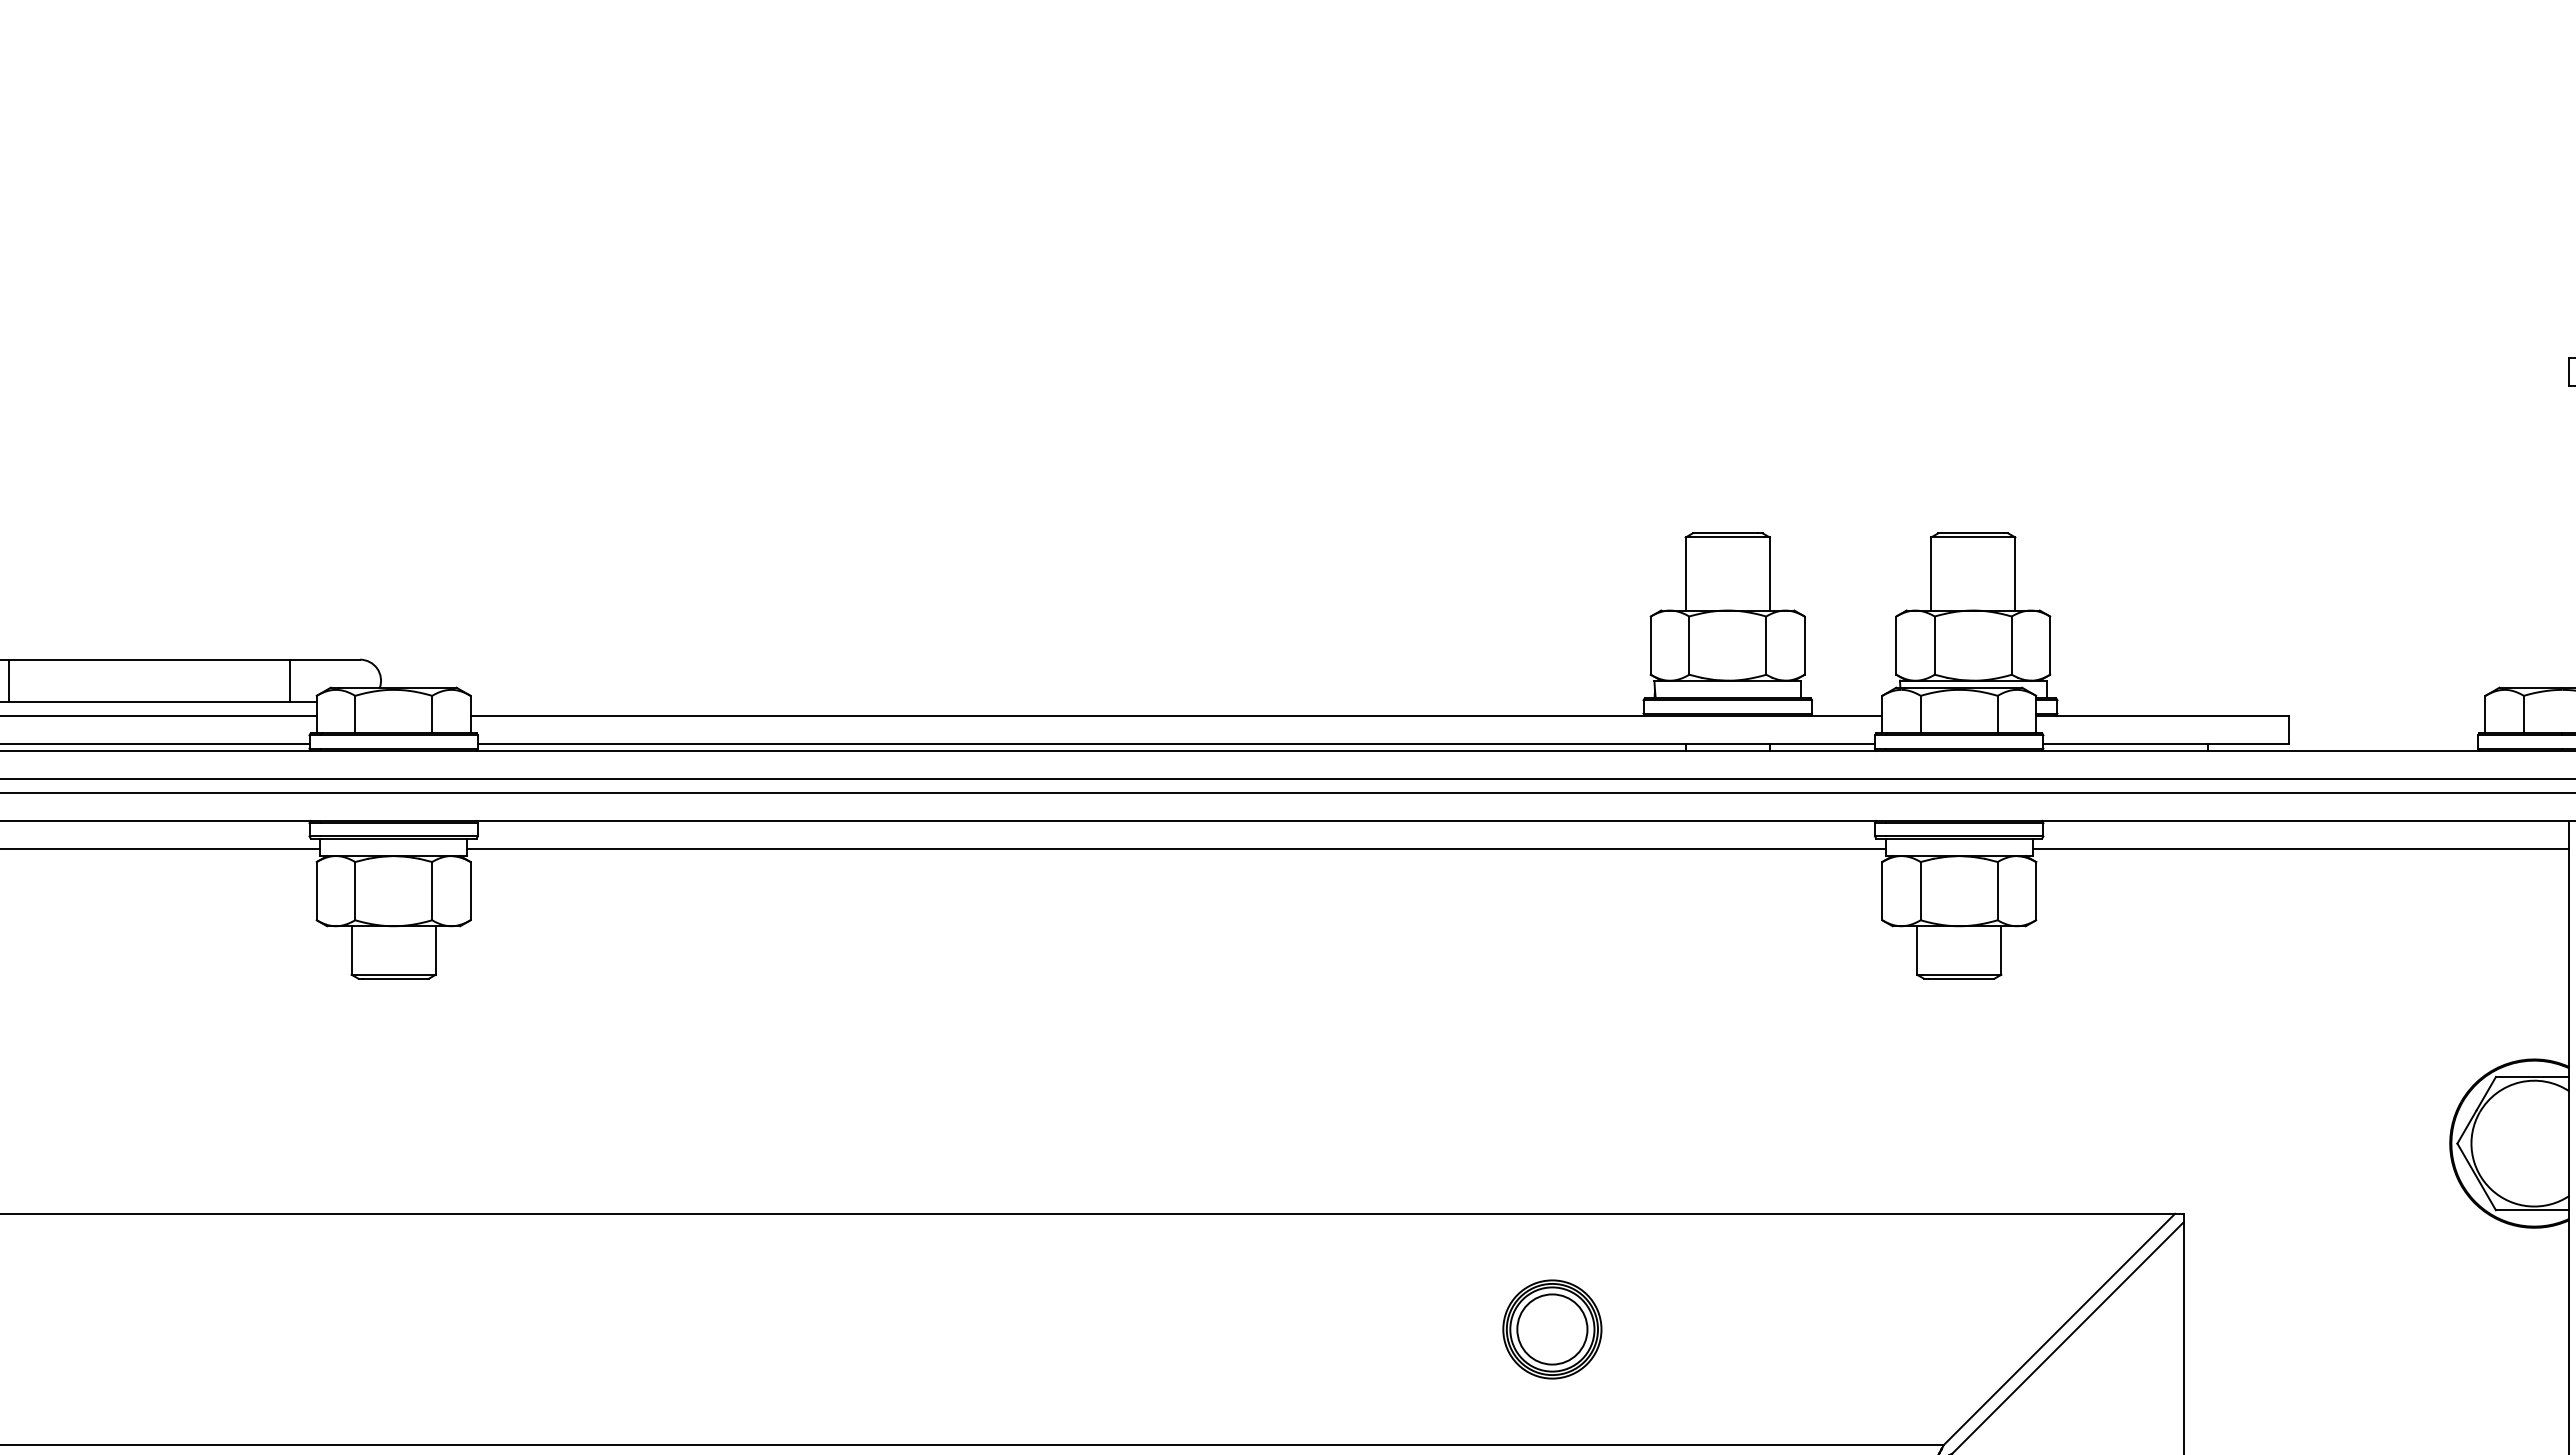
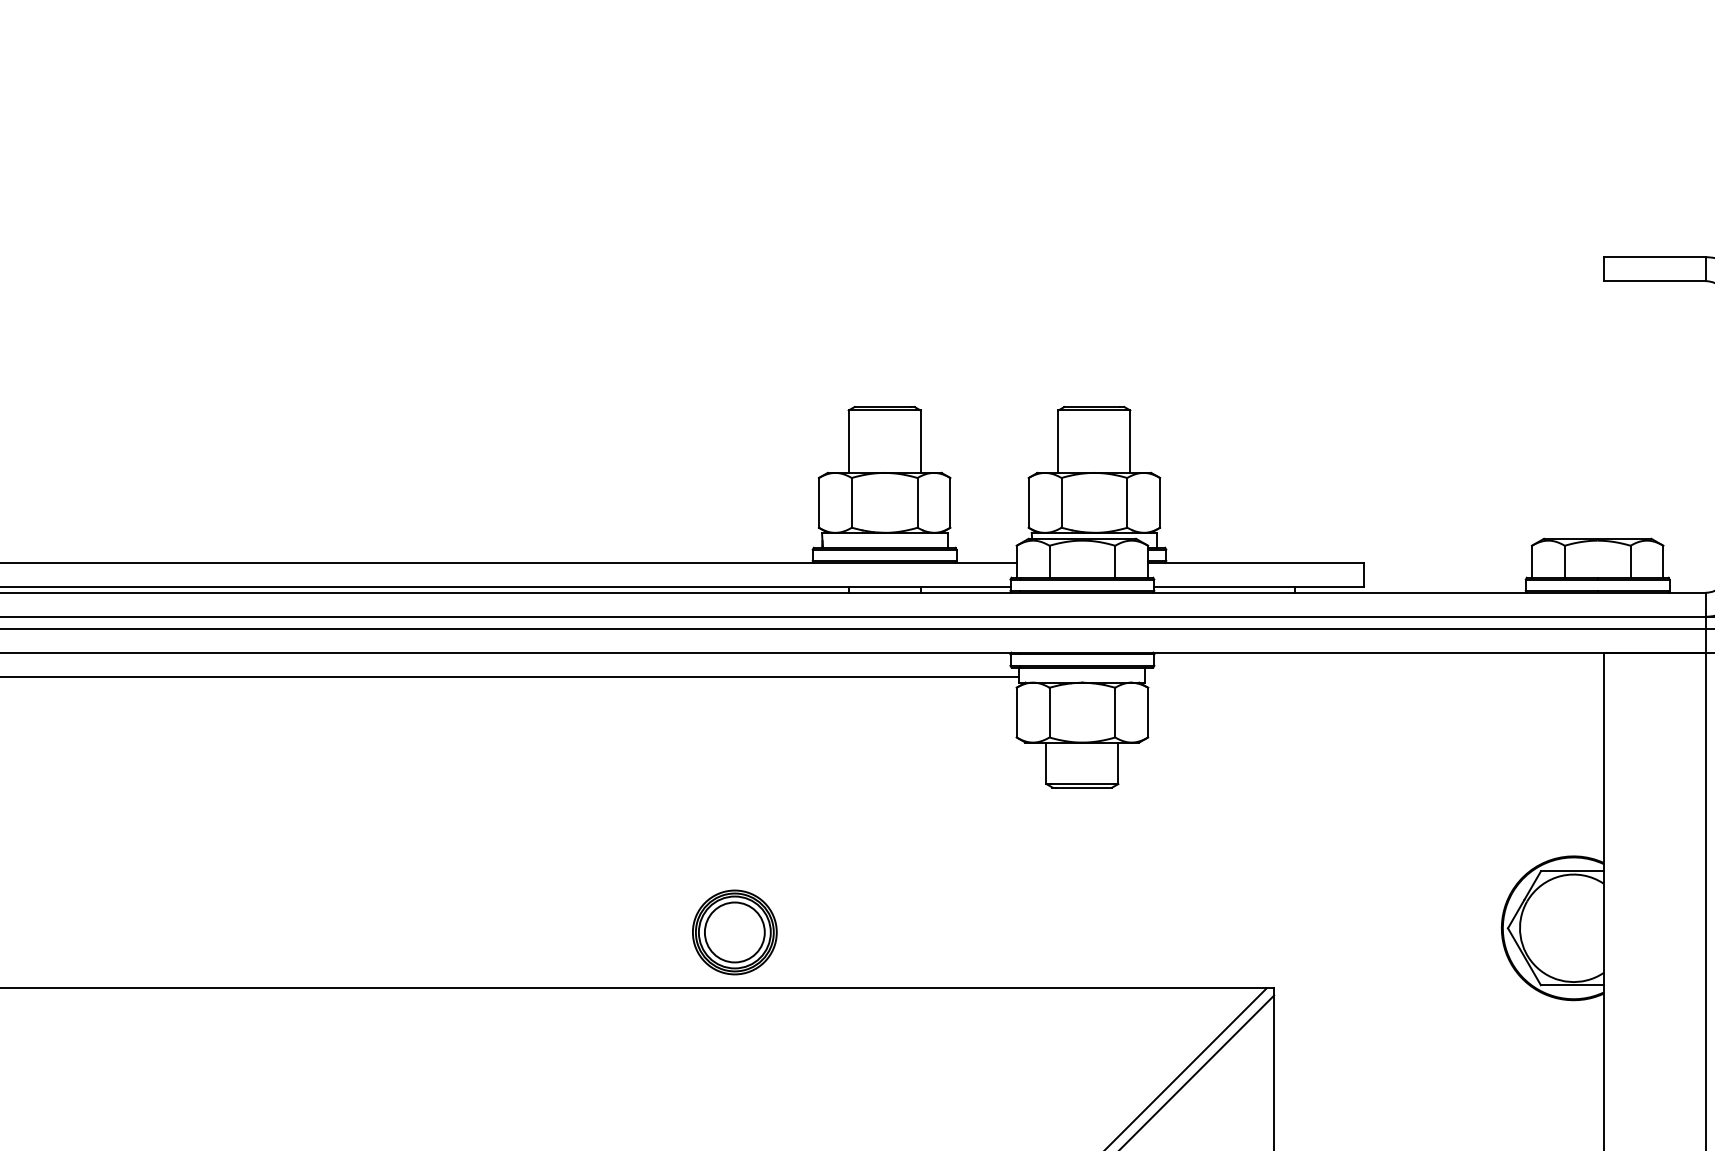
line: (2300, 849) -> (1373, 677), removed
part: (1552, 1329) -> (734, 932), moved

